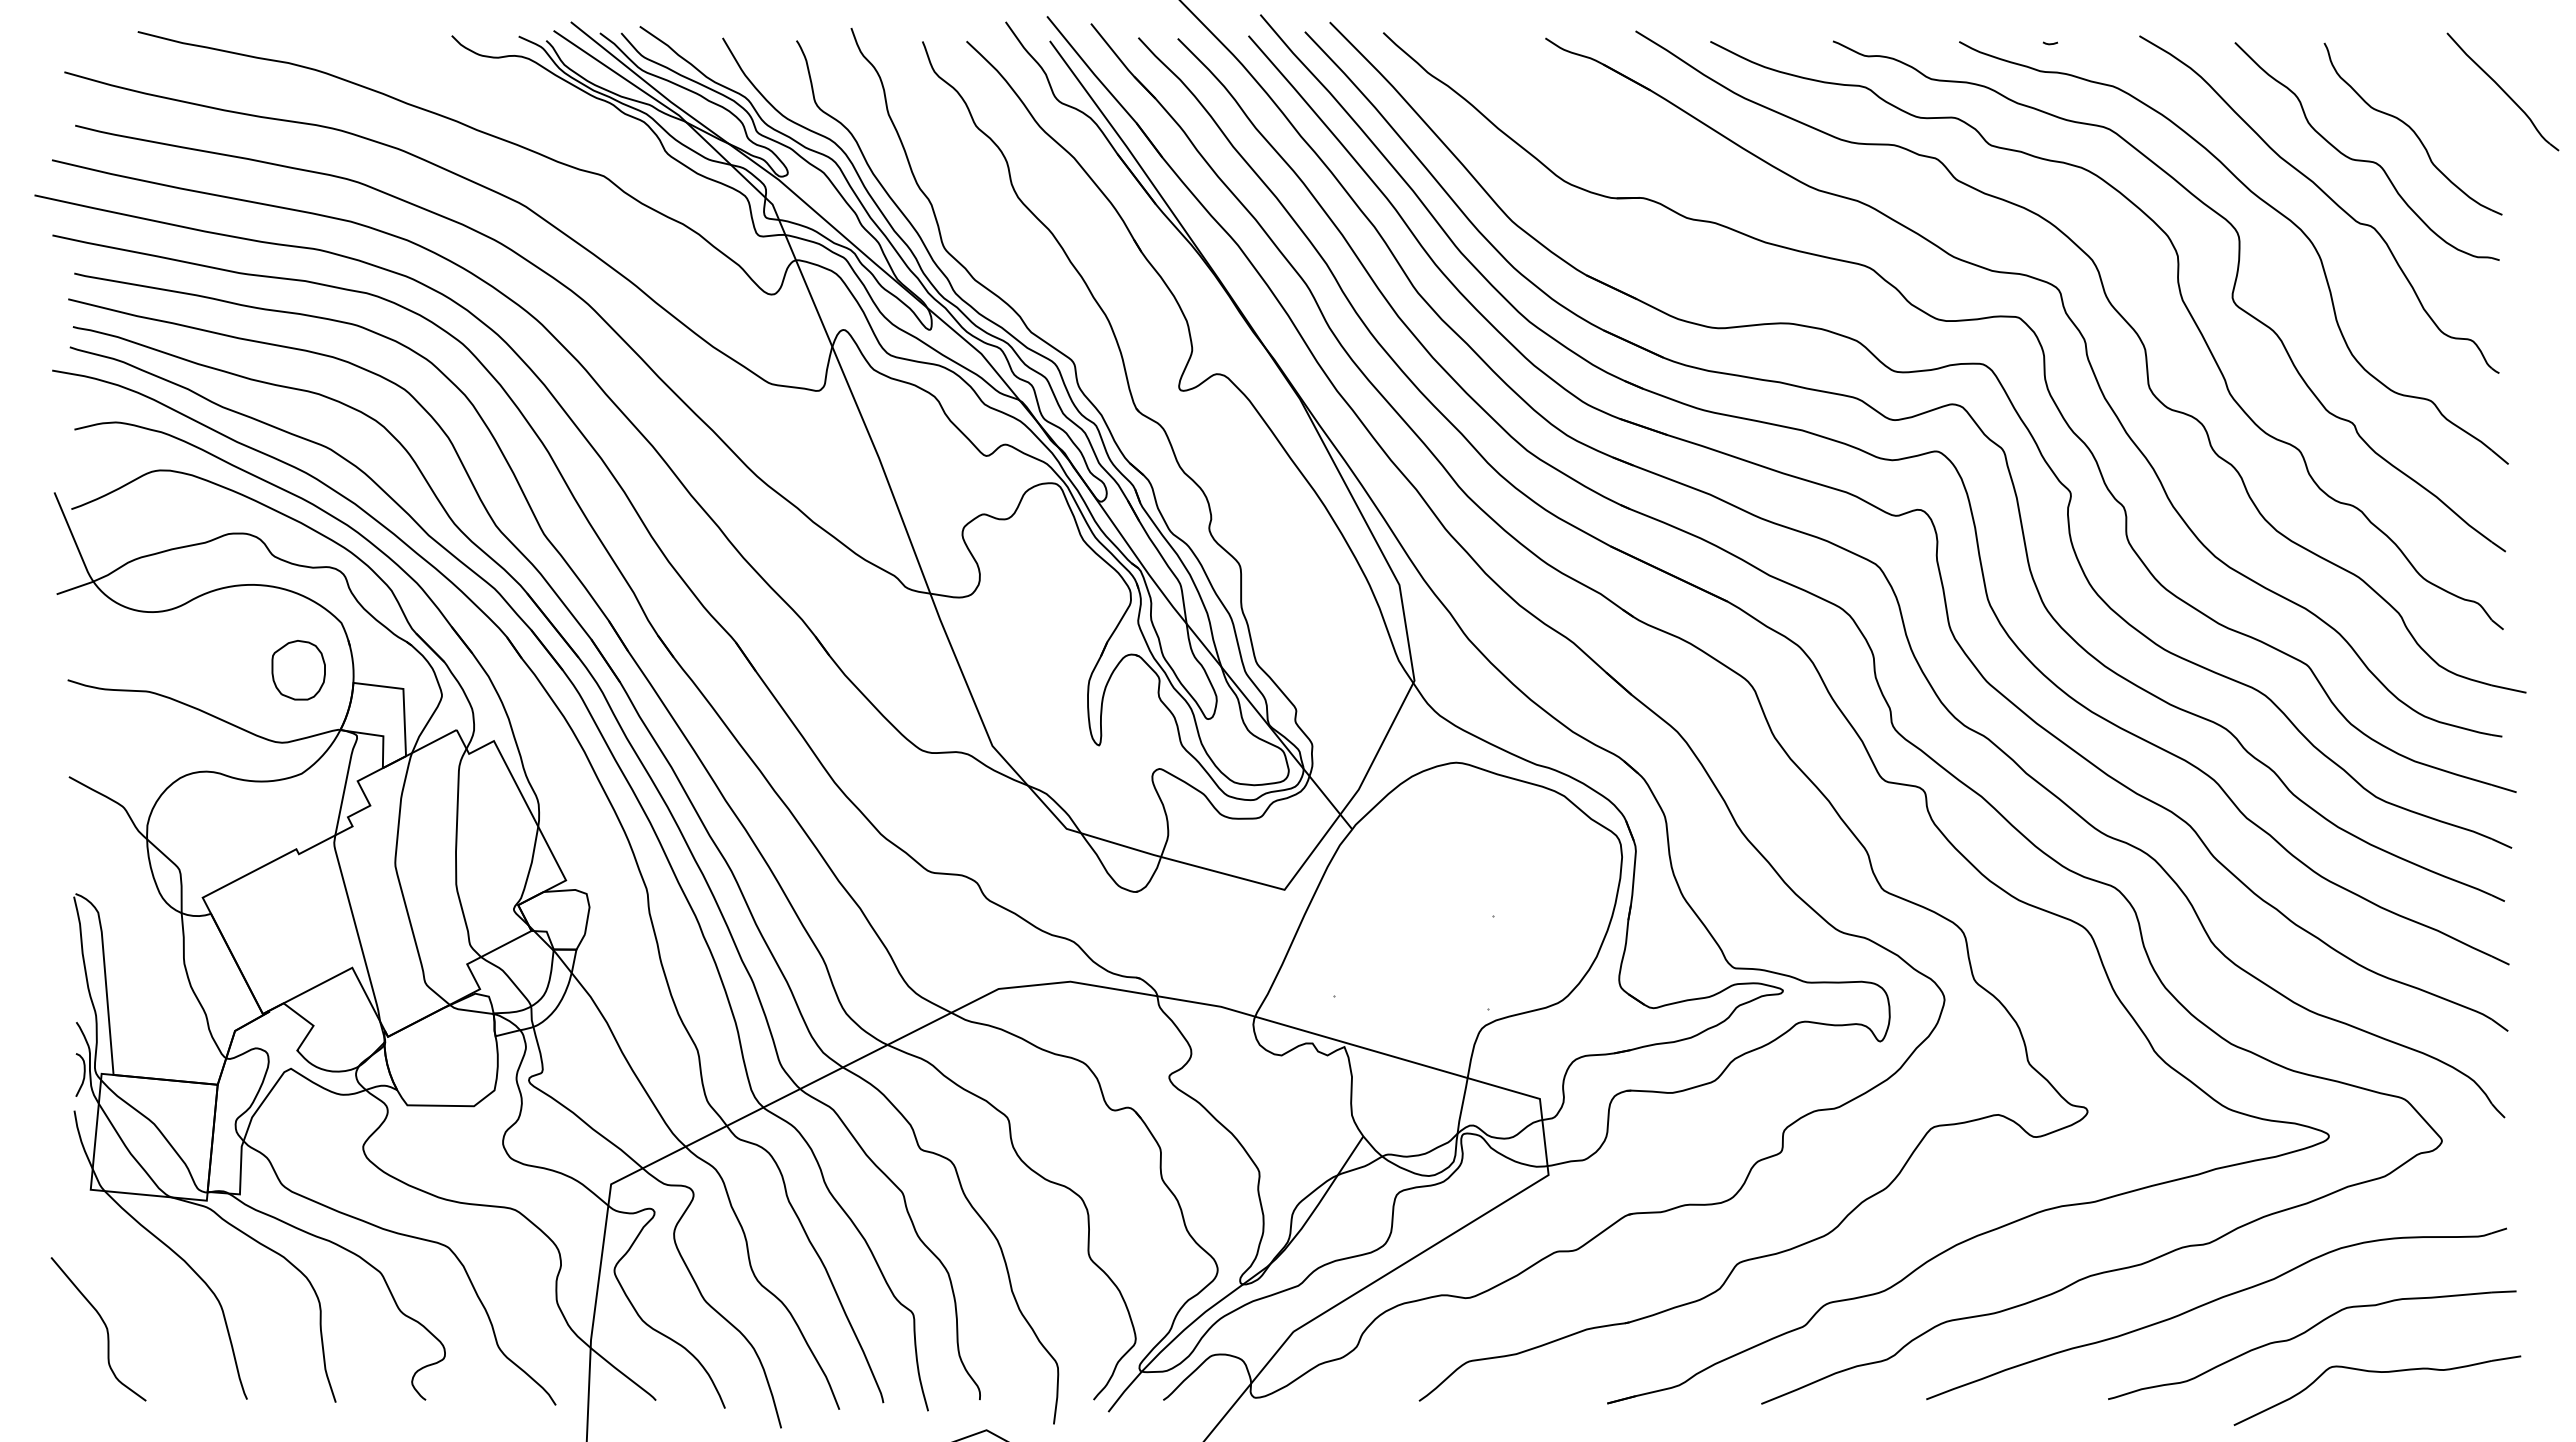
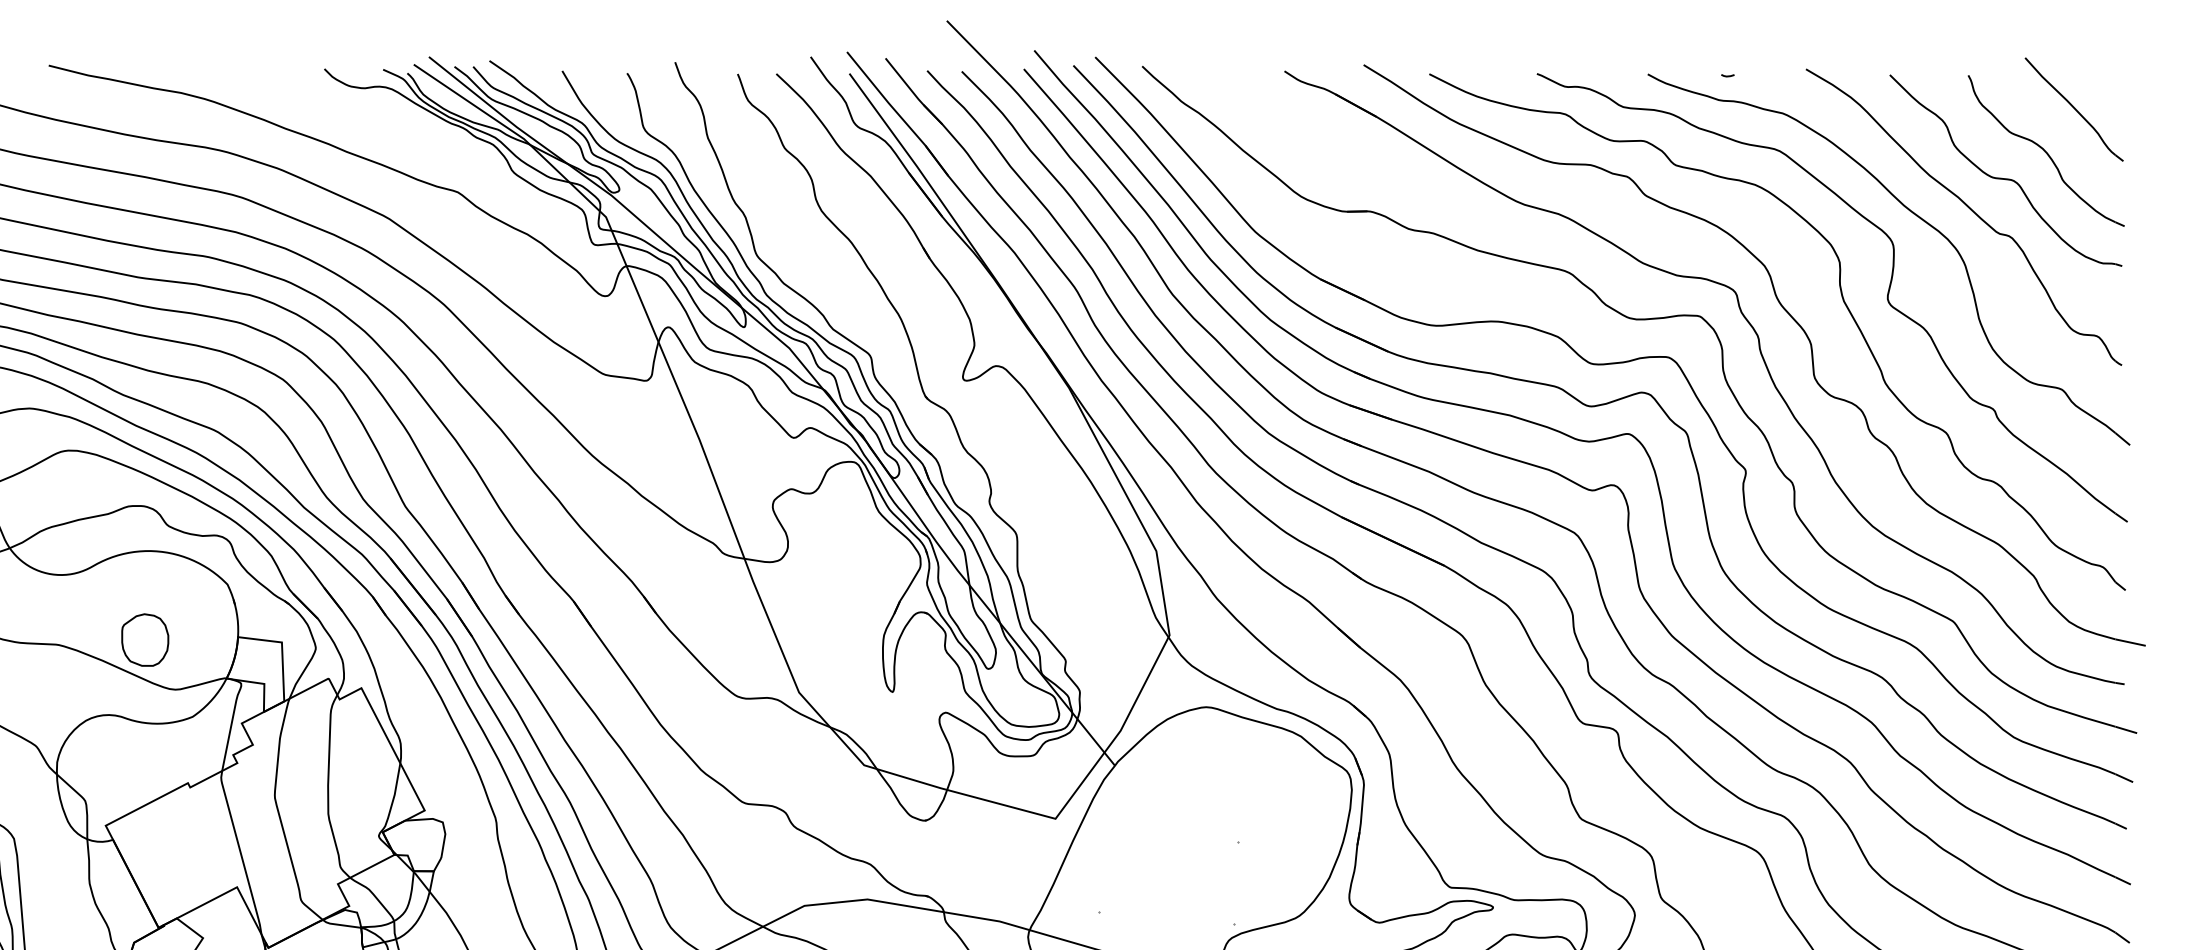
part: (2502, 91) -> (2073, 109), moved
part: (298, 670) -> (145, 640), moved

